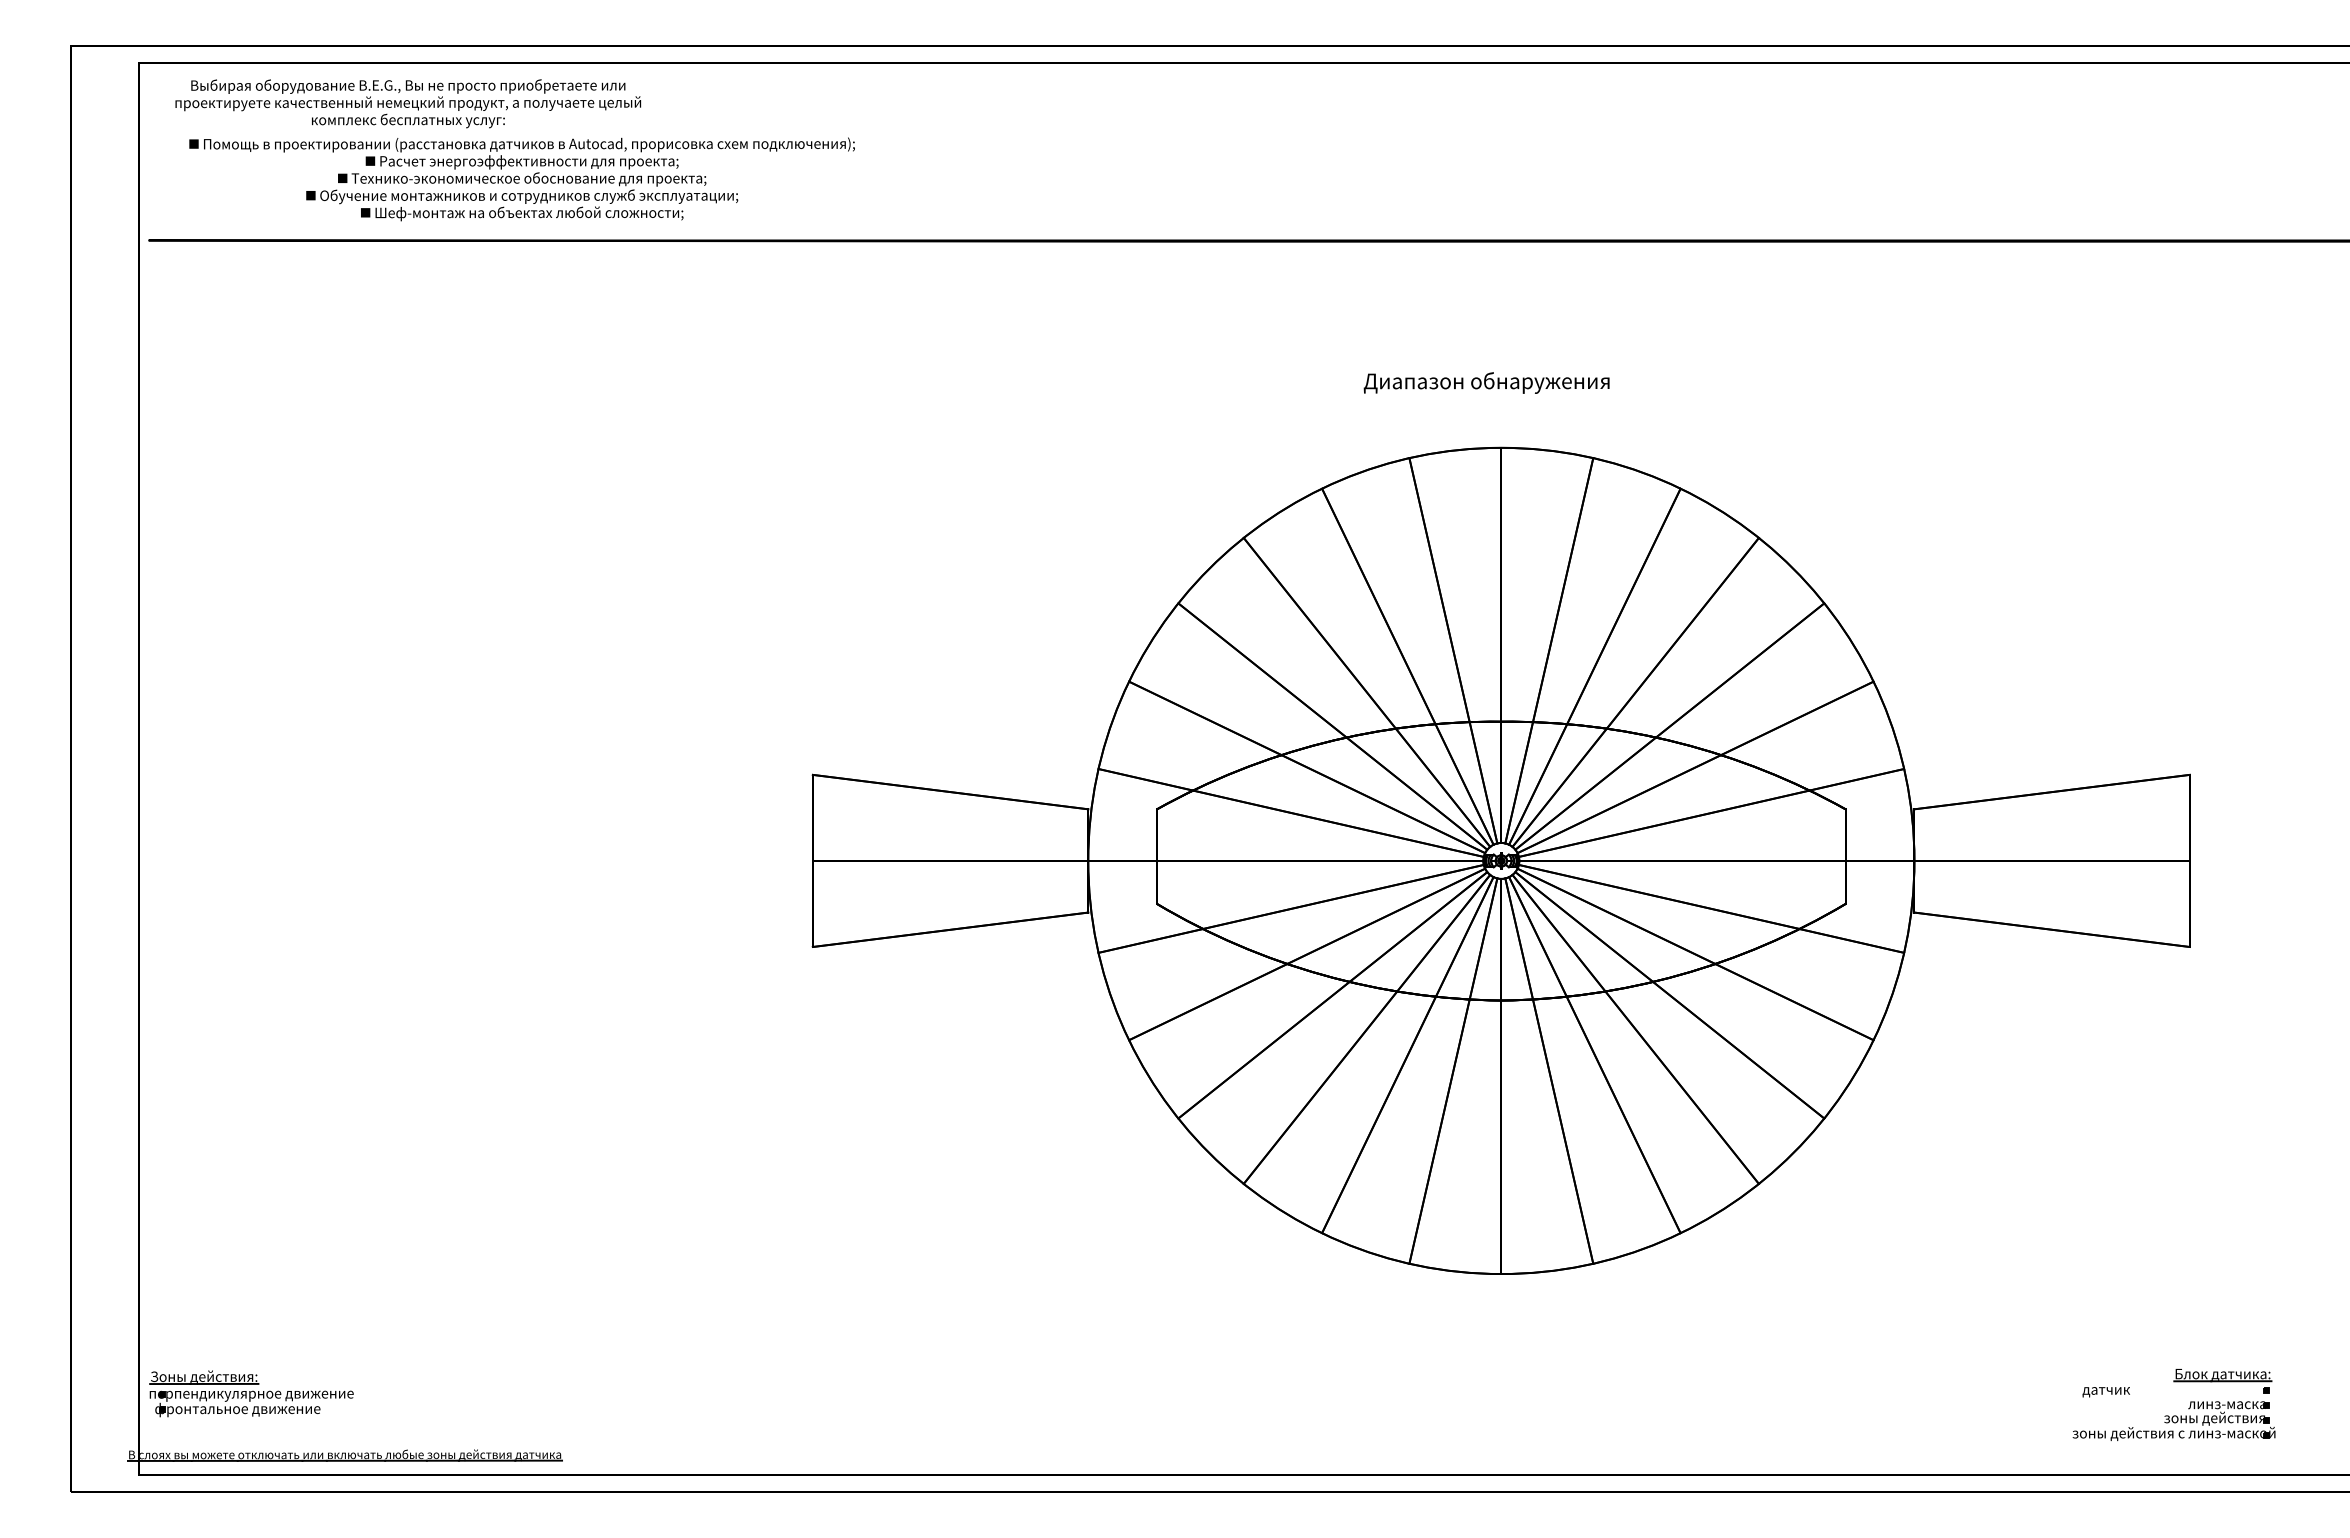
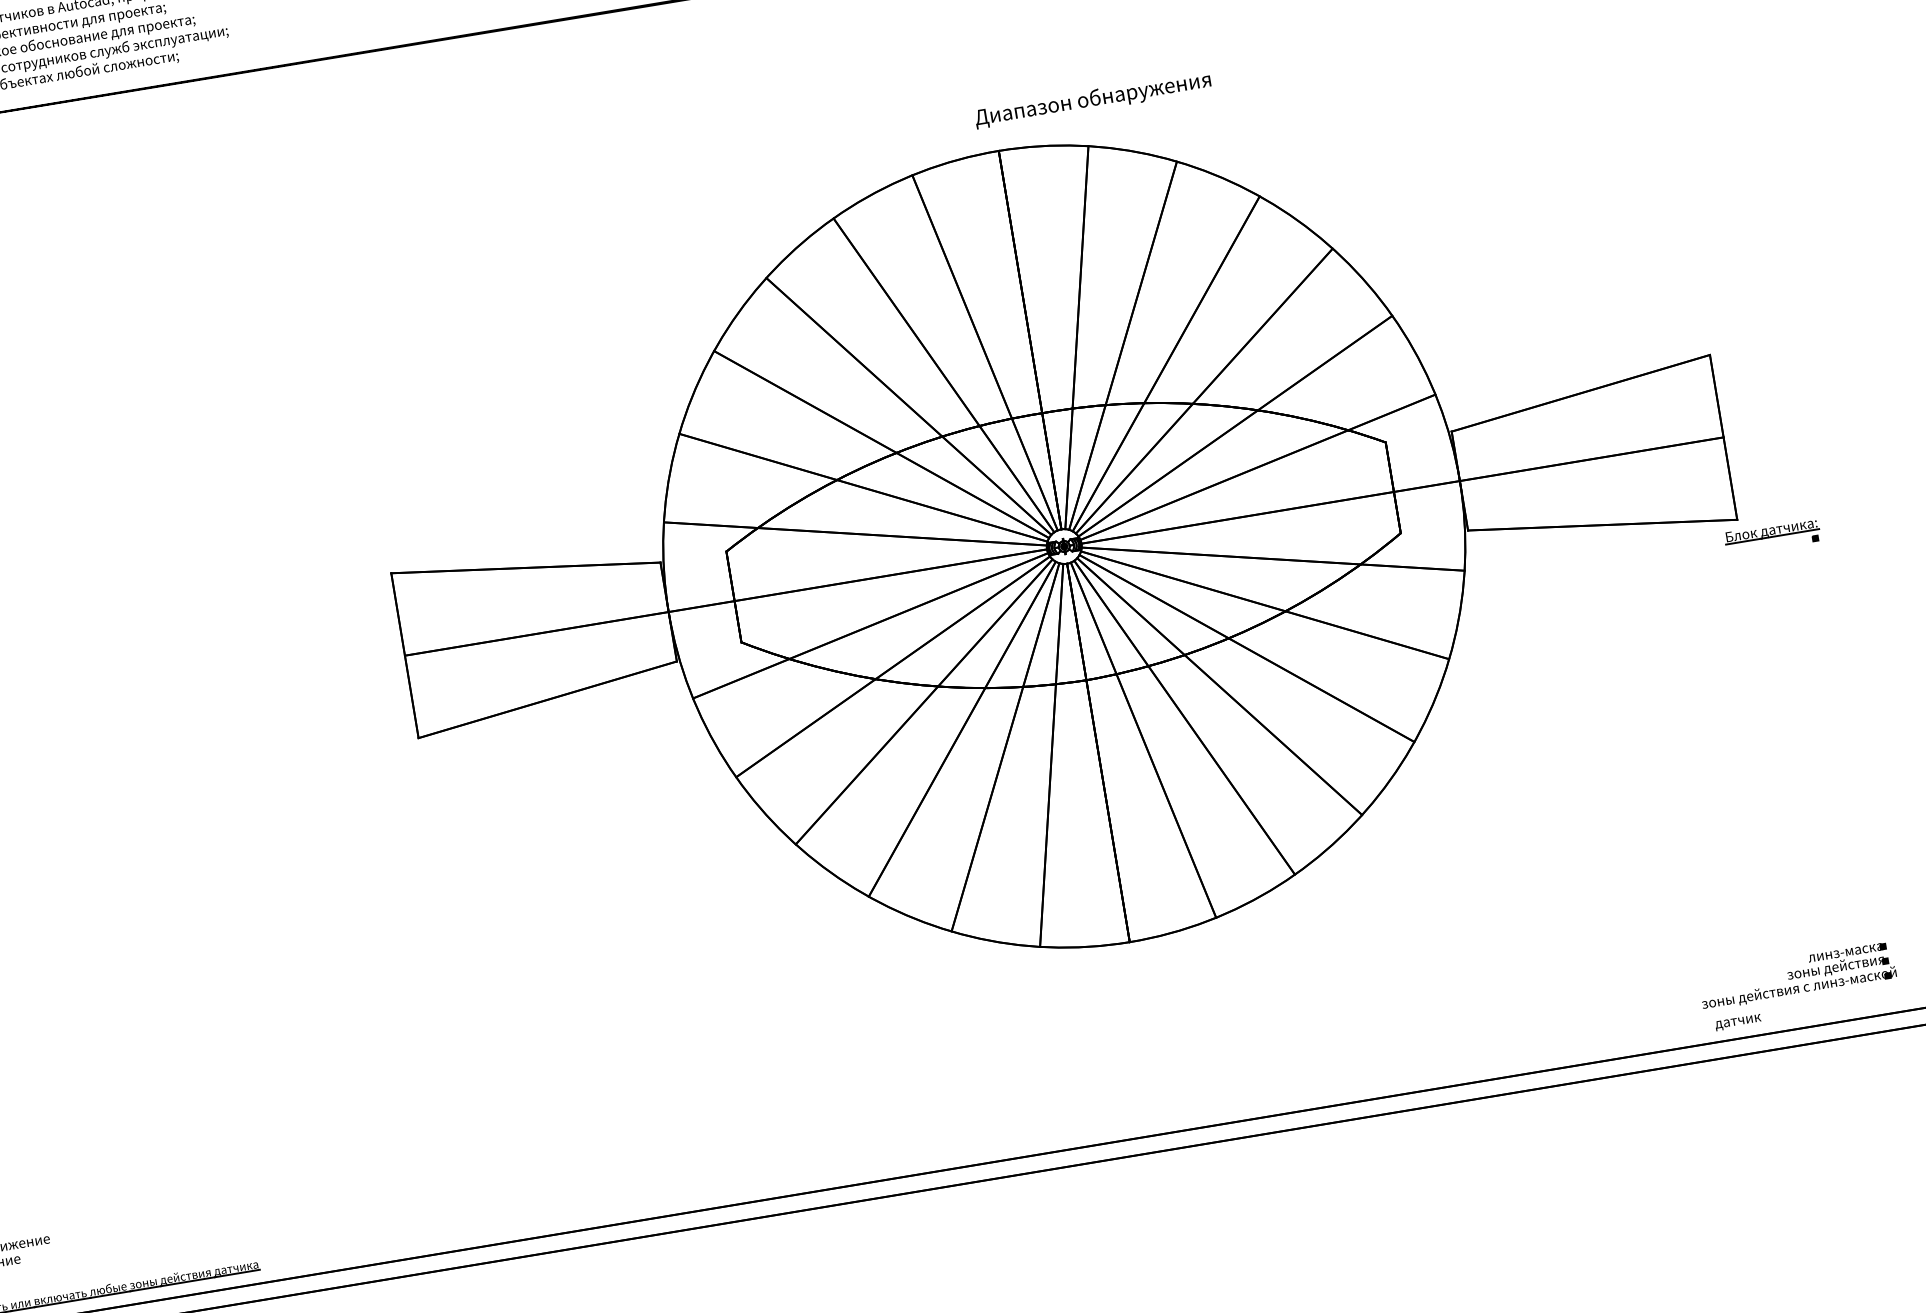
text: (1486, 382) -> (1092, 99), moved
part: (2222, 1381) -> (1772, 537), moved
text: (2105, 1392) -> (1737, 1023), moved

